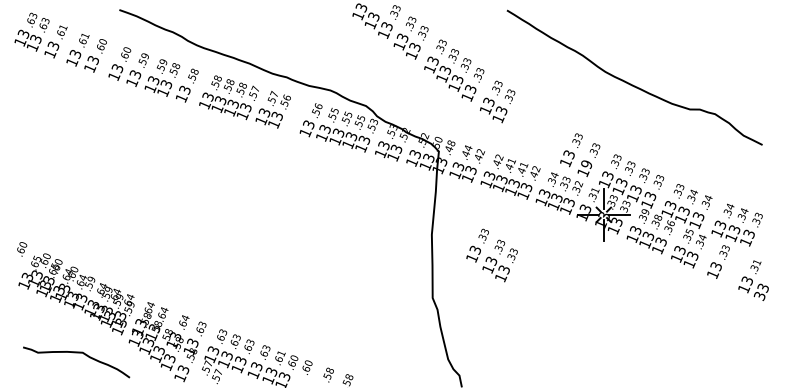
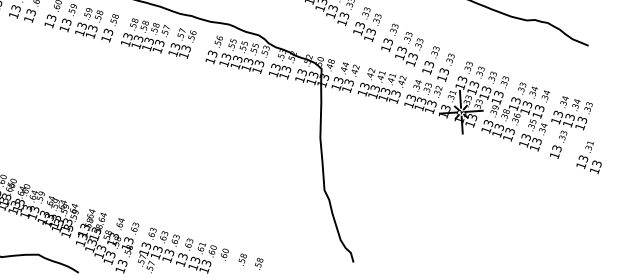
text: (586, 164) -> (444, 71), 19 -> 13
text: (491, 255) -> (401, 45), moved
text: (759, 296) -> (594, 171), 33 -> 13

